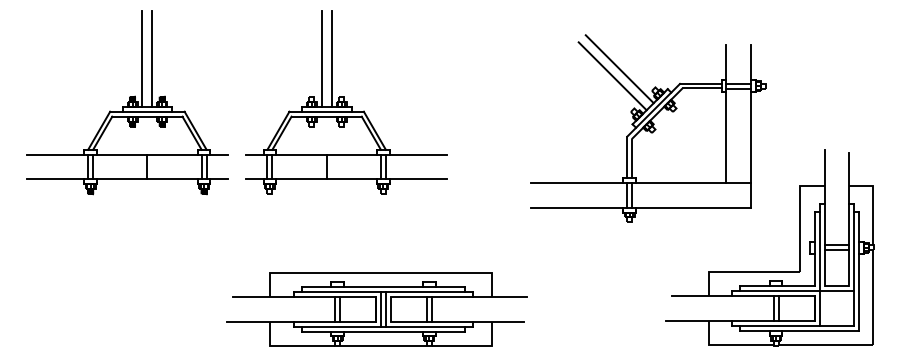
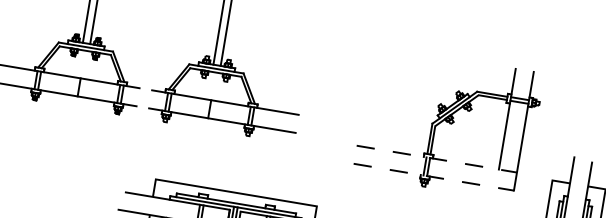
line: (619, 69) -> (434, 73), removed
line: (612, 76) -> (428, 78), removed
line: (641, 182) -> (437, 158), solid -> dashed
line: (641, 207) -> (434, 177), solid -> dashed

